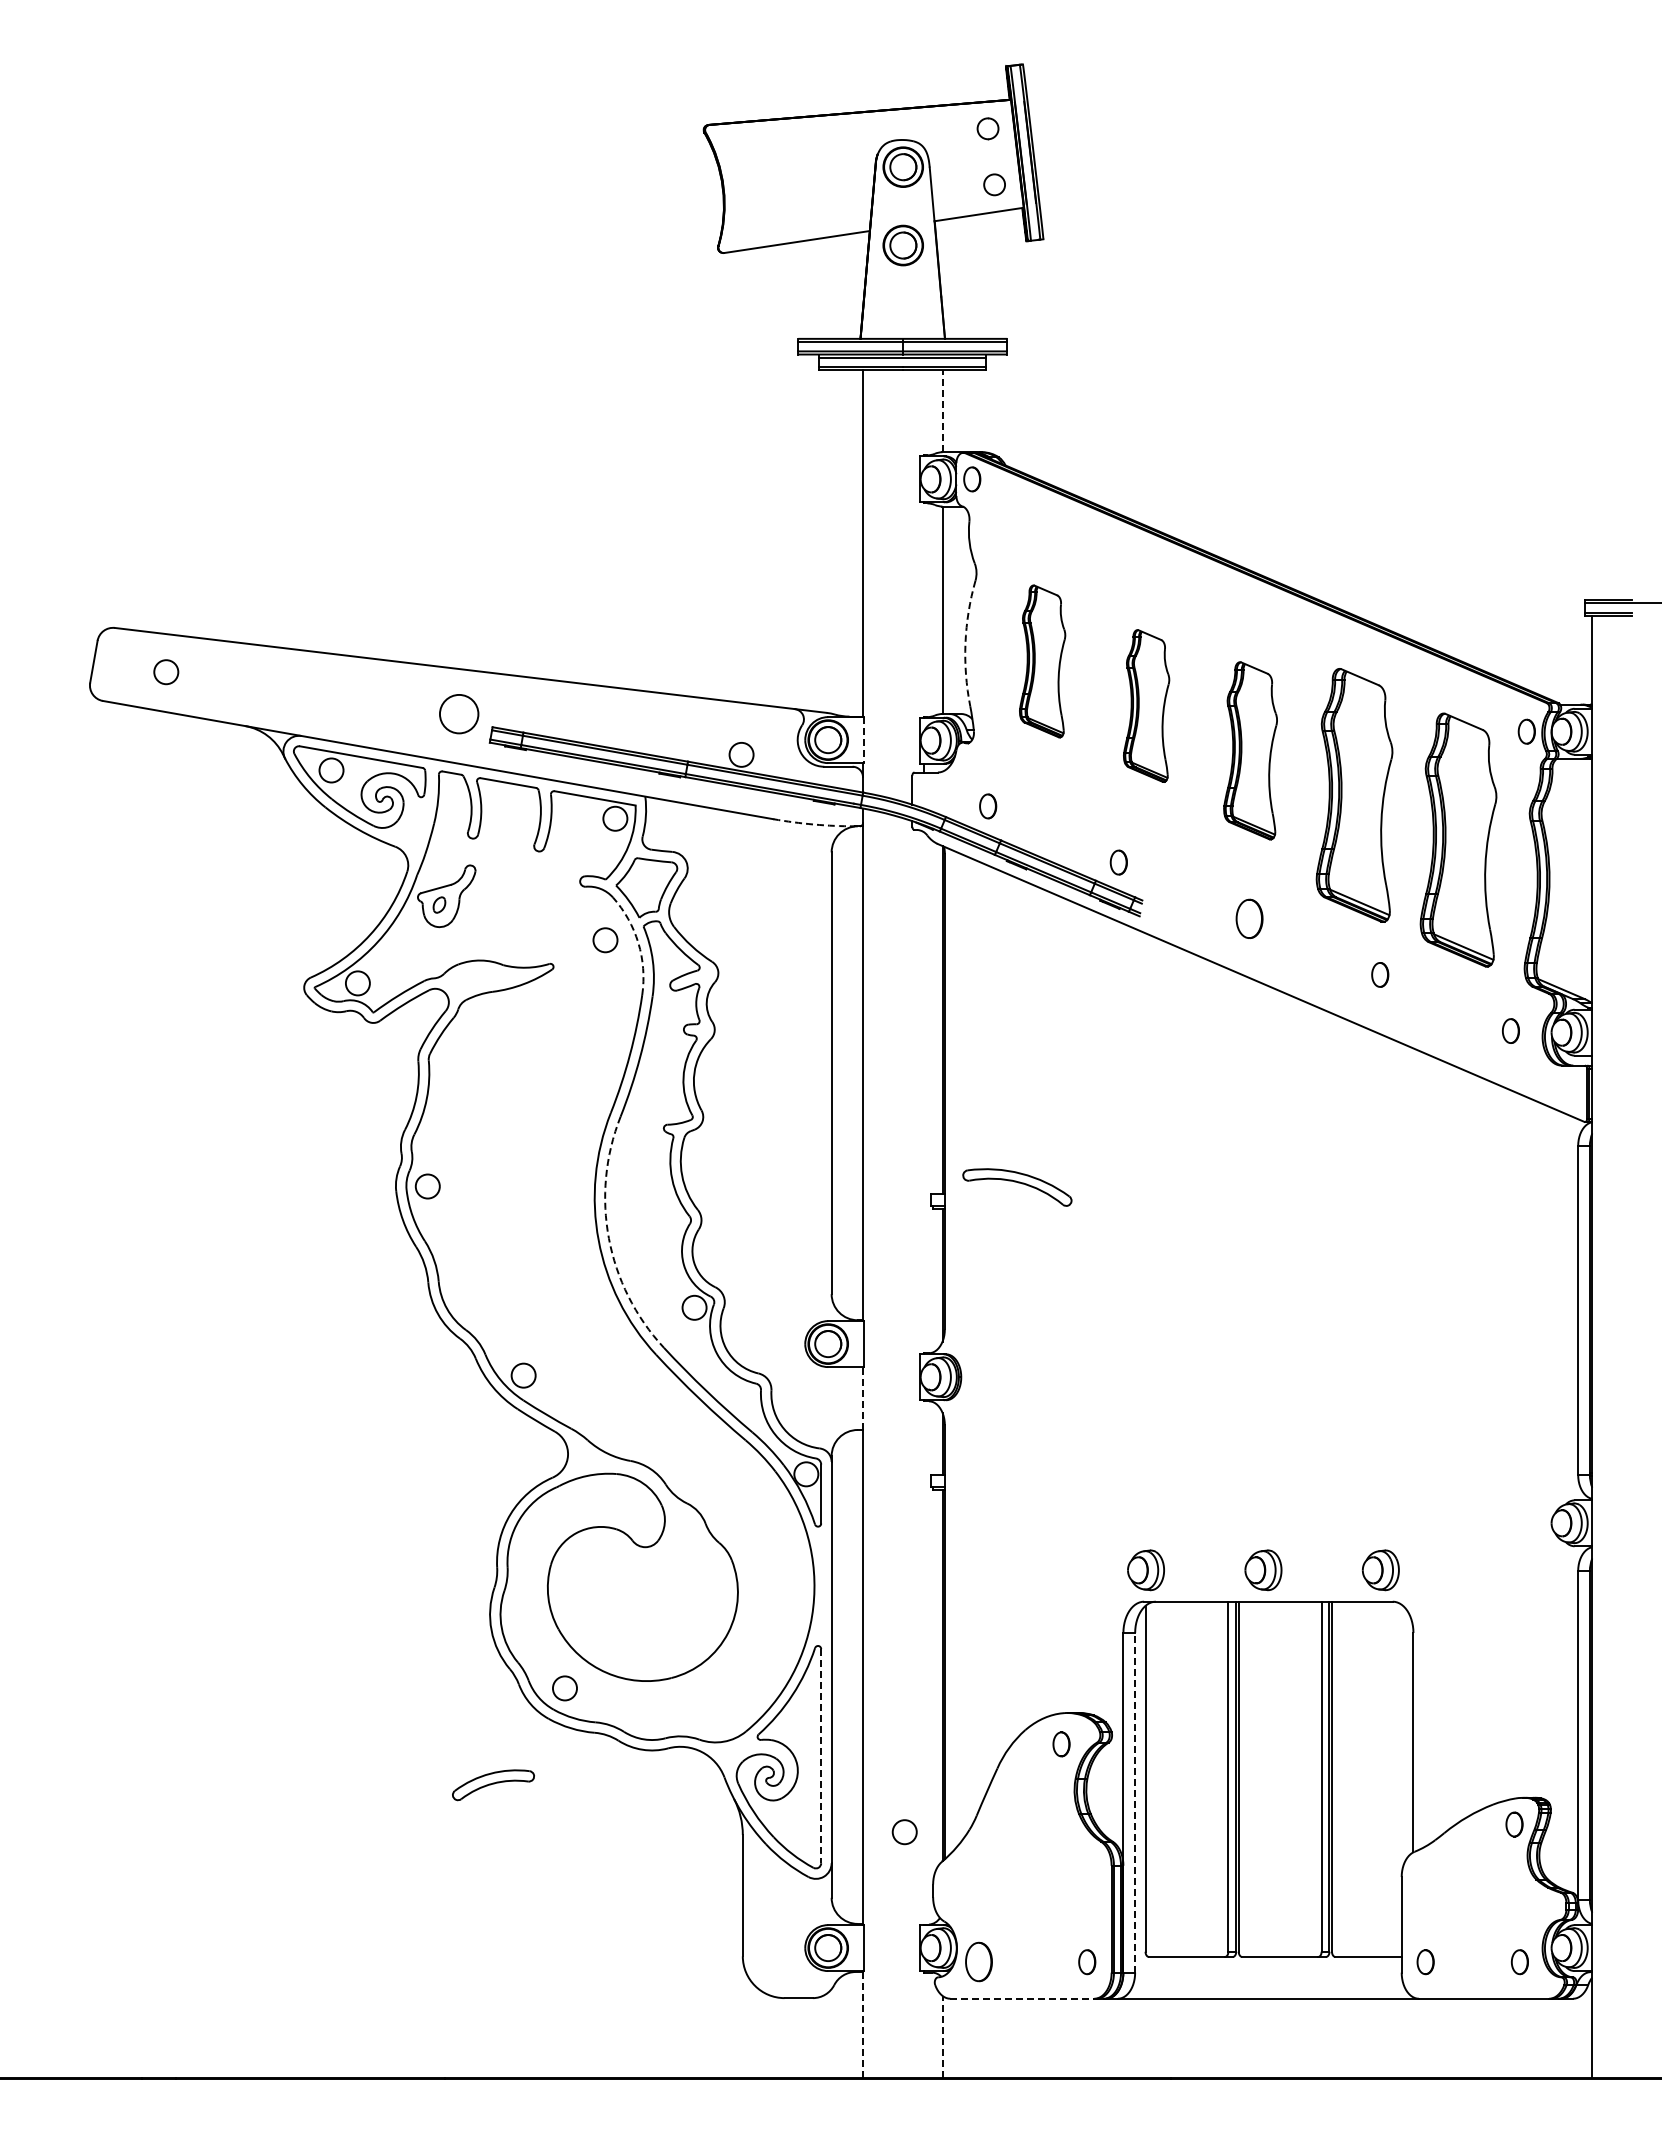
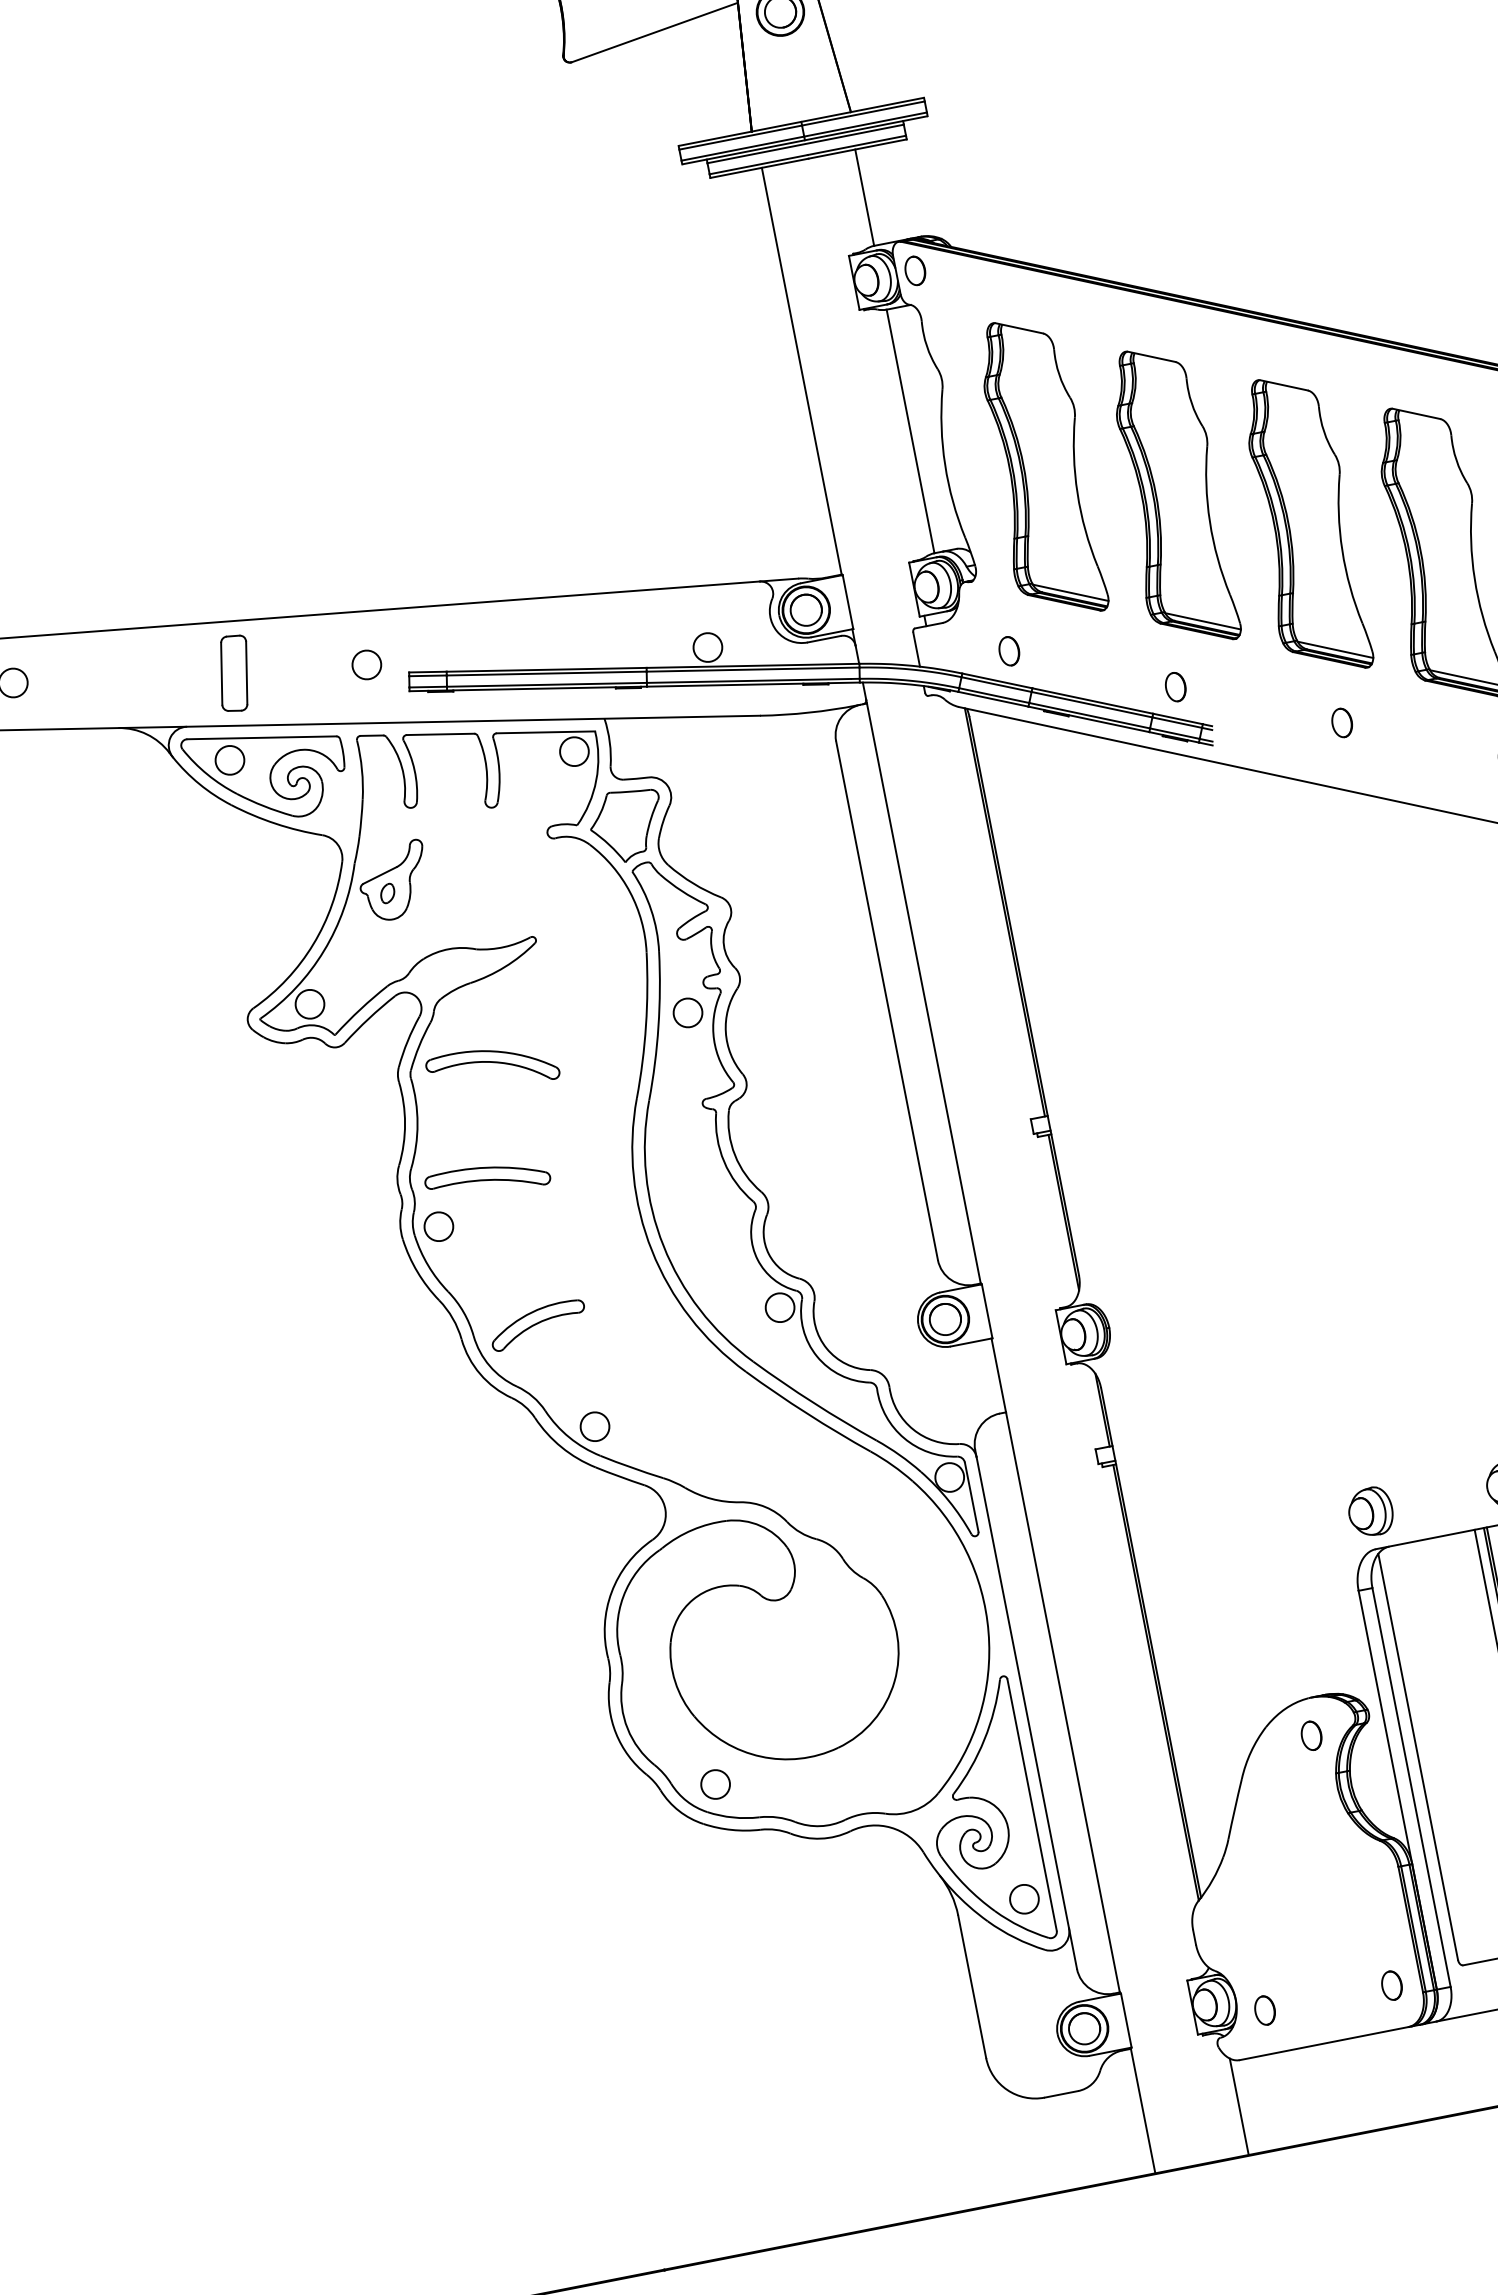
line: (942, 410) -> (864, 196), dashed -> solid
arc: (965, 643) -> (945, 465), dashed -> solid
part: (1042, 661) -> (1039, 468), size x1.67
part: (348, 699) -> (233, 673), added
part: (1146, 705) -> (1172, 496), size x1.67
circle: (458, 714) -> (366, 665), size x0.62
line: (863, 740) -> (847, 602), dashed -> solid
part: (1250, 750) -> (1304, 525), size x1.43
arc: (814, 824) -> (809, 712), dashed -> solid
part: (1249, 918) -> (1342, 722), size x0.62
circle: (605, 940) -> (688, 1013), moved
arc: (638, 943) -> (630, 892), dashed -> solid
part: (474, 1155) -> (486, 1179), added
part: (1017, 1187) -> (492, 1068), moved
arc: (608, 1238) -> (663, 1246), dashed -> solid
line: (863, 1398) -> (999, 1375), dashed -> solid
line: (821, 1756) -> (1032, 1805), dashed -> solid
part: (493, 1785) -> (538, 1325), moved
line: (1135, 1802) -> (1411, 1787), dashed -> solid
circle: (904, 1832) -> (1024, 1899), moved
part: (979, 1962) -> (1265, 2010), size x0.62
line: (1022, 1998) -> (1324, 2043), dashed -> solid
line: (863, 2024) -> (1143, 2110), dashed -> solid
line: (942, 2036) -> (1239, 2106), dashed -> solid

